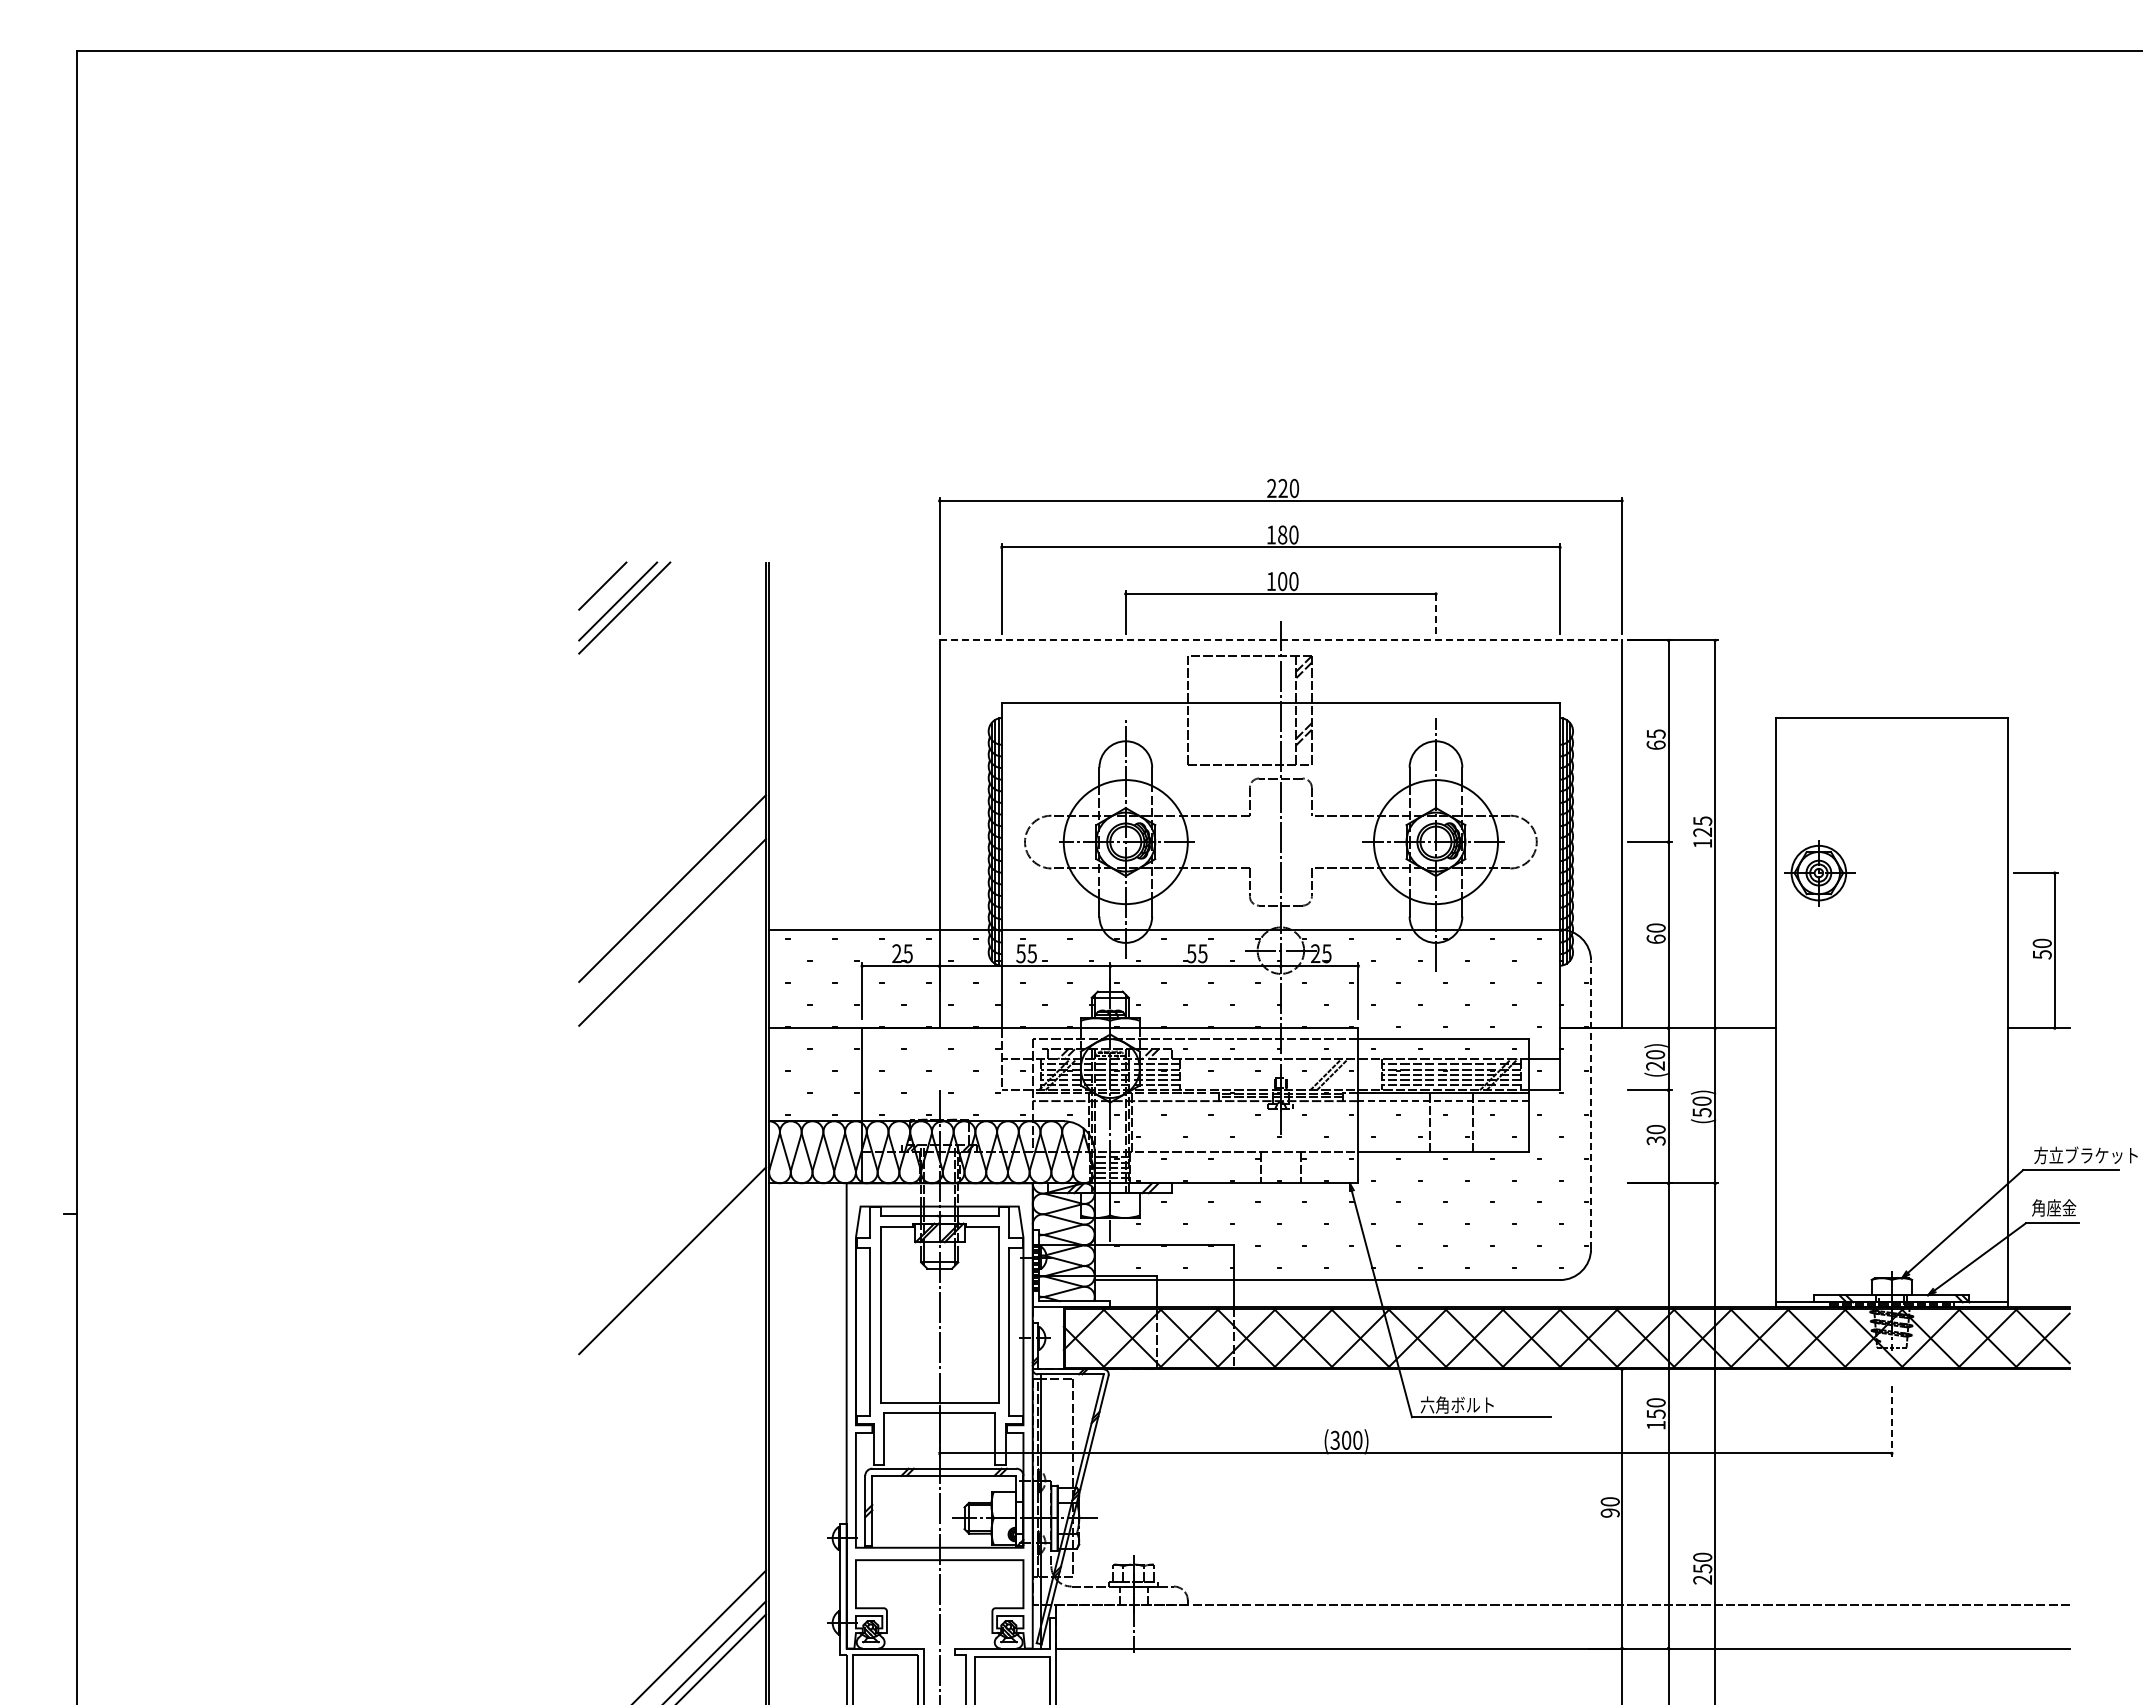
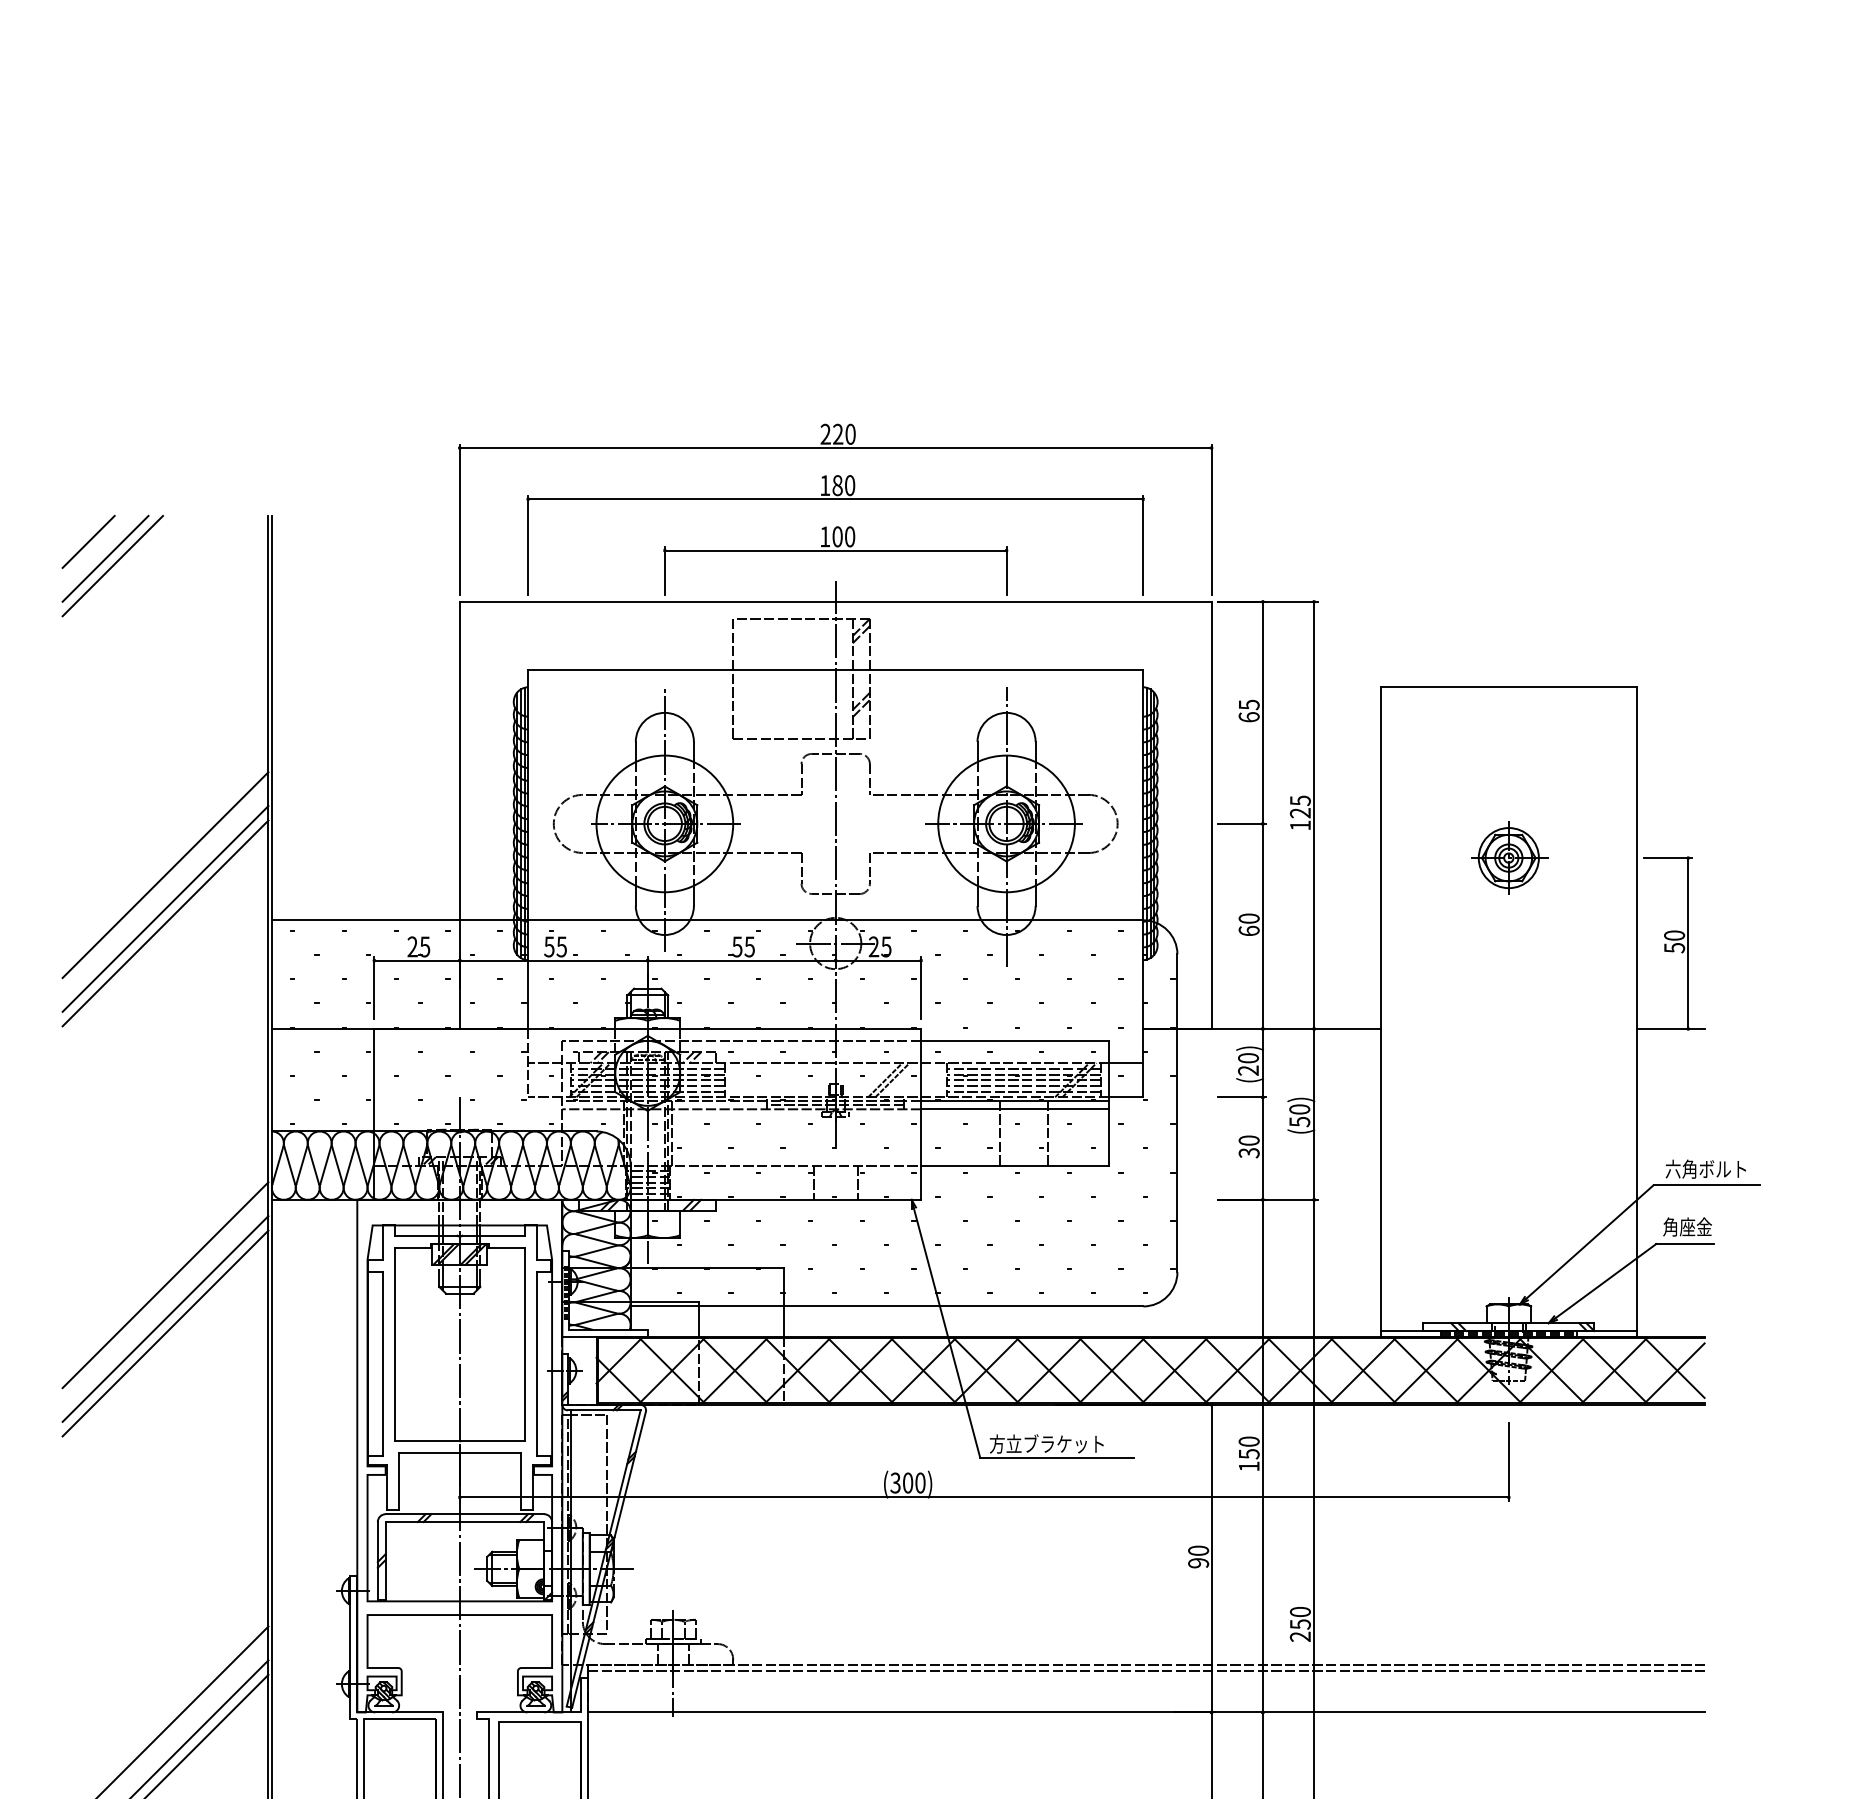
line: (1435, 612) -> (1006, 570), dashed -> solid
line: (1281, 640) -> (836, 601), dashed -> solid
part: (1819, 873) -> (1509, 858), moved
line: (672, 918) -> (165, 908), added
line: (1443, 1101) -> (1014, 1109), dashed -> solid
line: (1591, 1104) -> (1177, 1113), dashed -> solid
text: (2085, 1155) -> (1722, 1169), 方立ブラケット -> 六角ボルト
line: (672, 1291) -> (165, 1319), added
line: (672, 1304) -> (165, 1333), added
text: (1471, 1404) -> (1045, 1443), 六角ボルト -> 方立ブラケット
line: (1891, 1421) -> (1508, 1462), dashed -> solid
line: (1562, 1610) -> (1145, 1670), added

